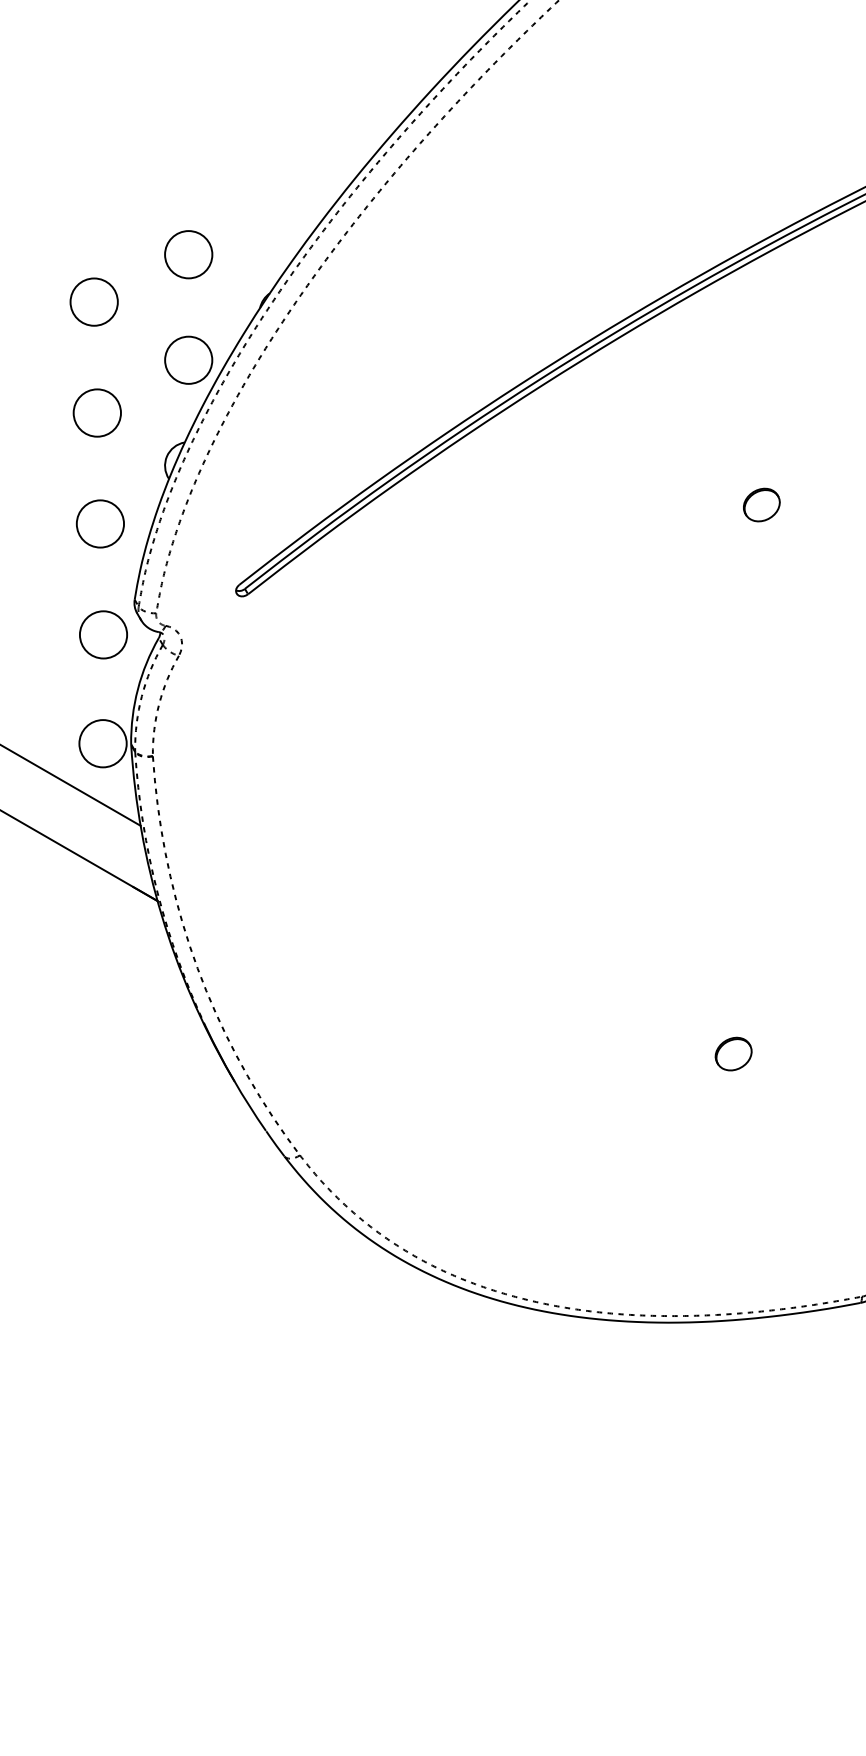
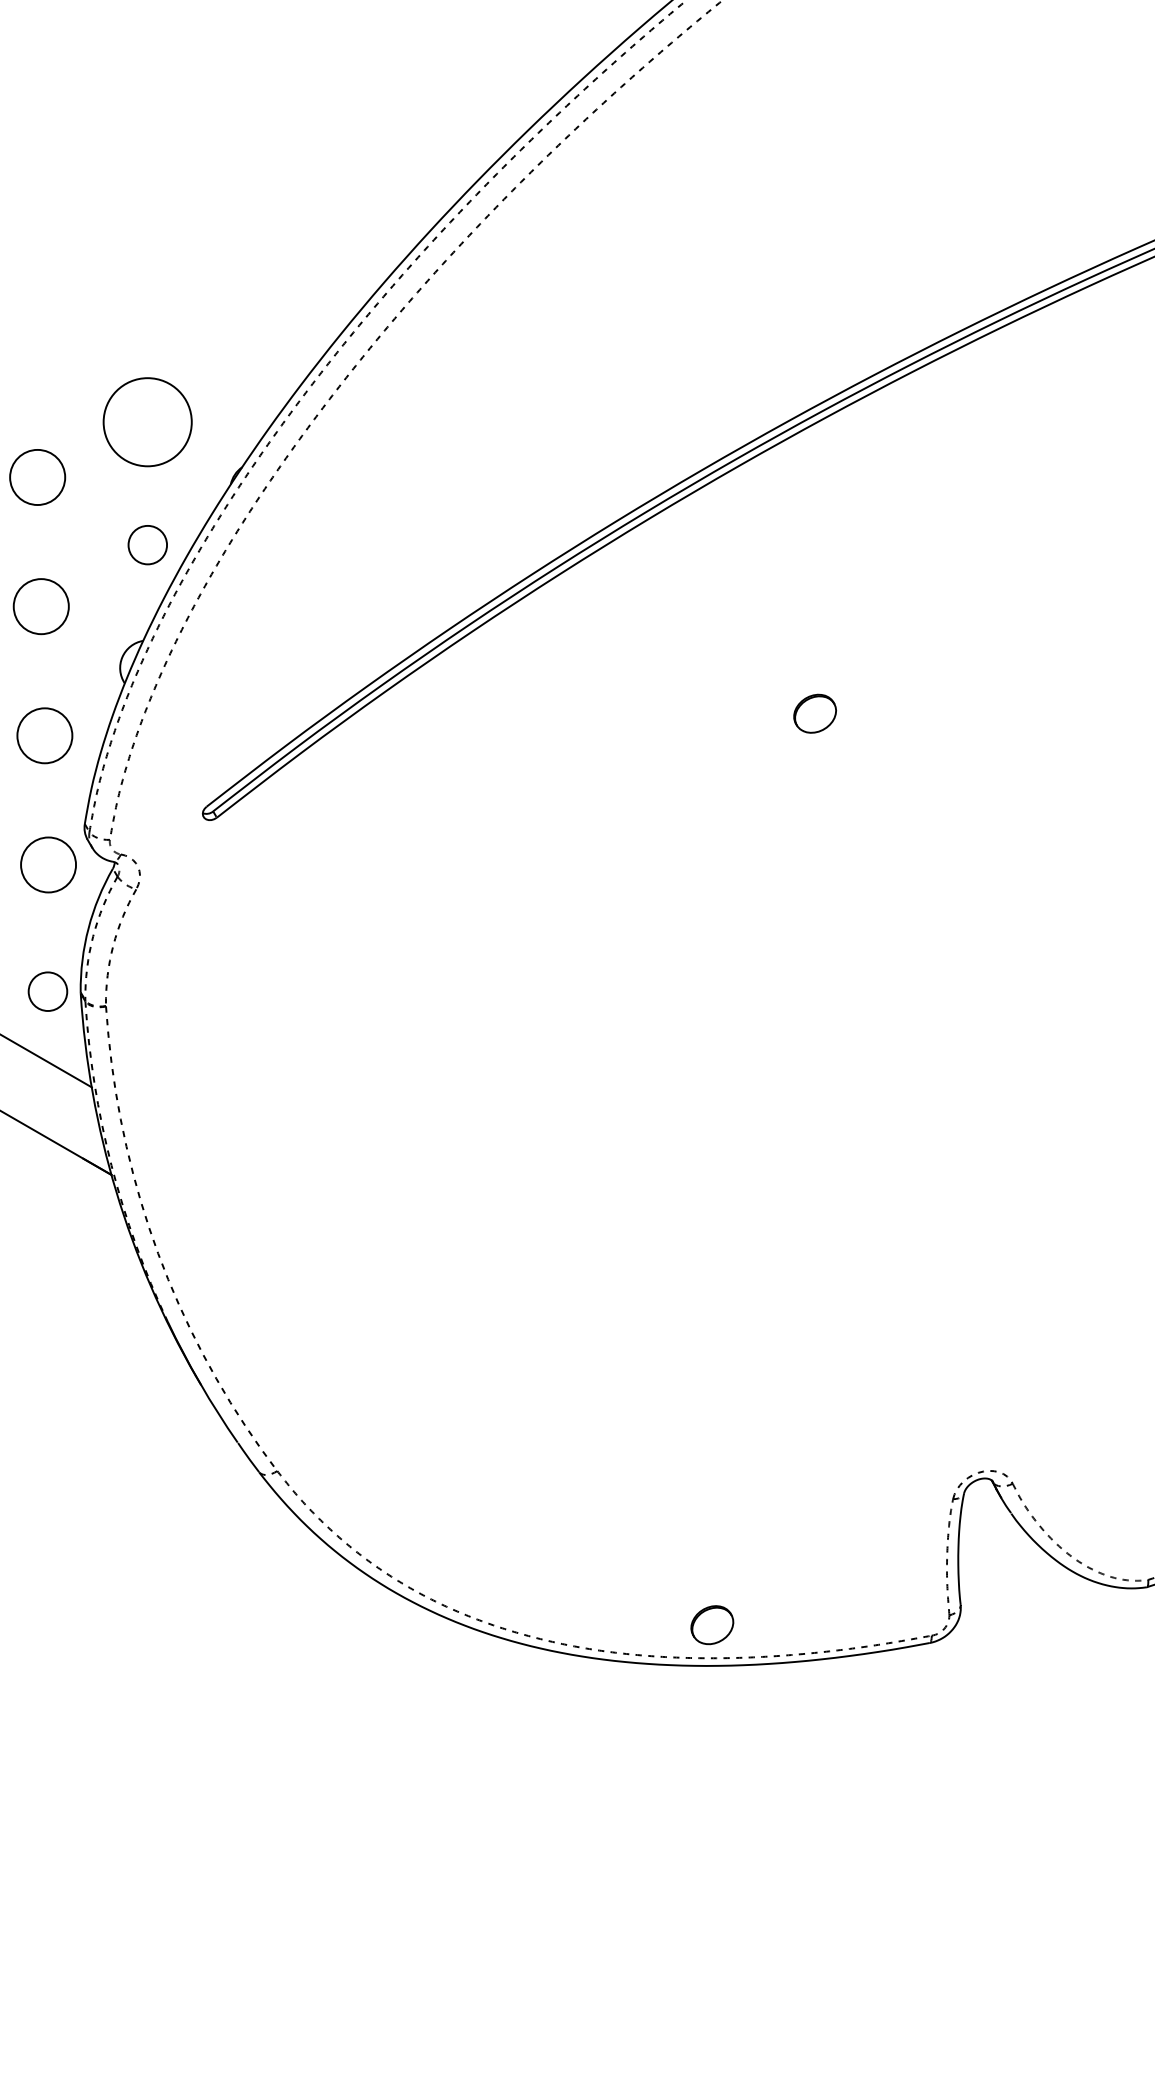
circle: (188, 254) -> (147, 421), size x1.6
circle: (188, 359) -> (147, 544), size x0.7
circle: (102, 743) -> (47, 991), size x0.7
part: (733, 1054) -> (712, 1625), moved

